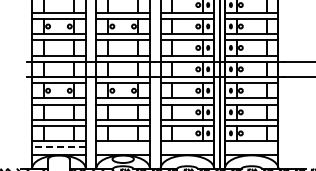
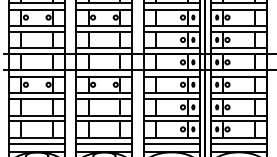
line: (58, 147) -> (36, 144), dashed -> solid
line: (122, 147) -> (103, 144), added
line: (187, 147) -> (171, 144), added
line: (251, 147) -> (238, 144), added

